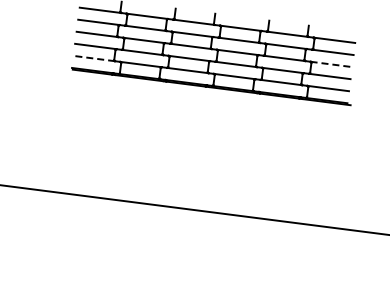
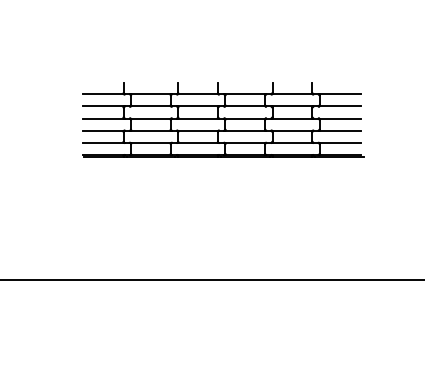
line: (94, 58) -> (103, 142), dashed -> solid
line: (331, 64) -> (339, 118), dashed -> solid

